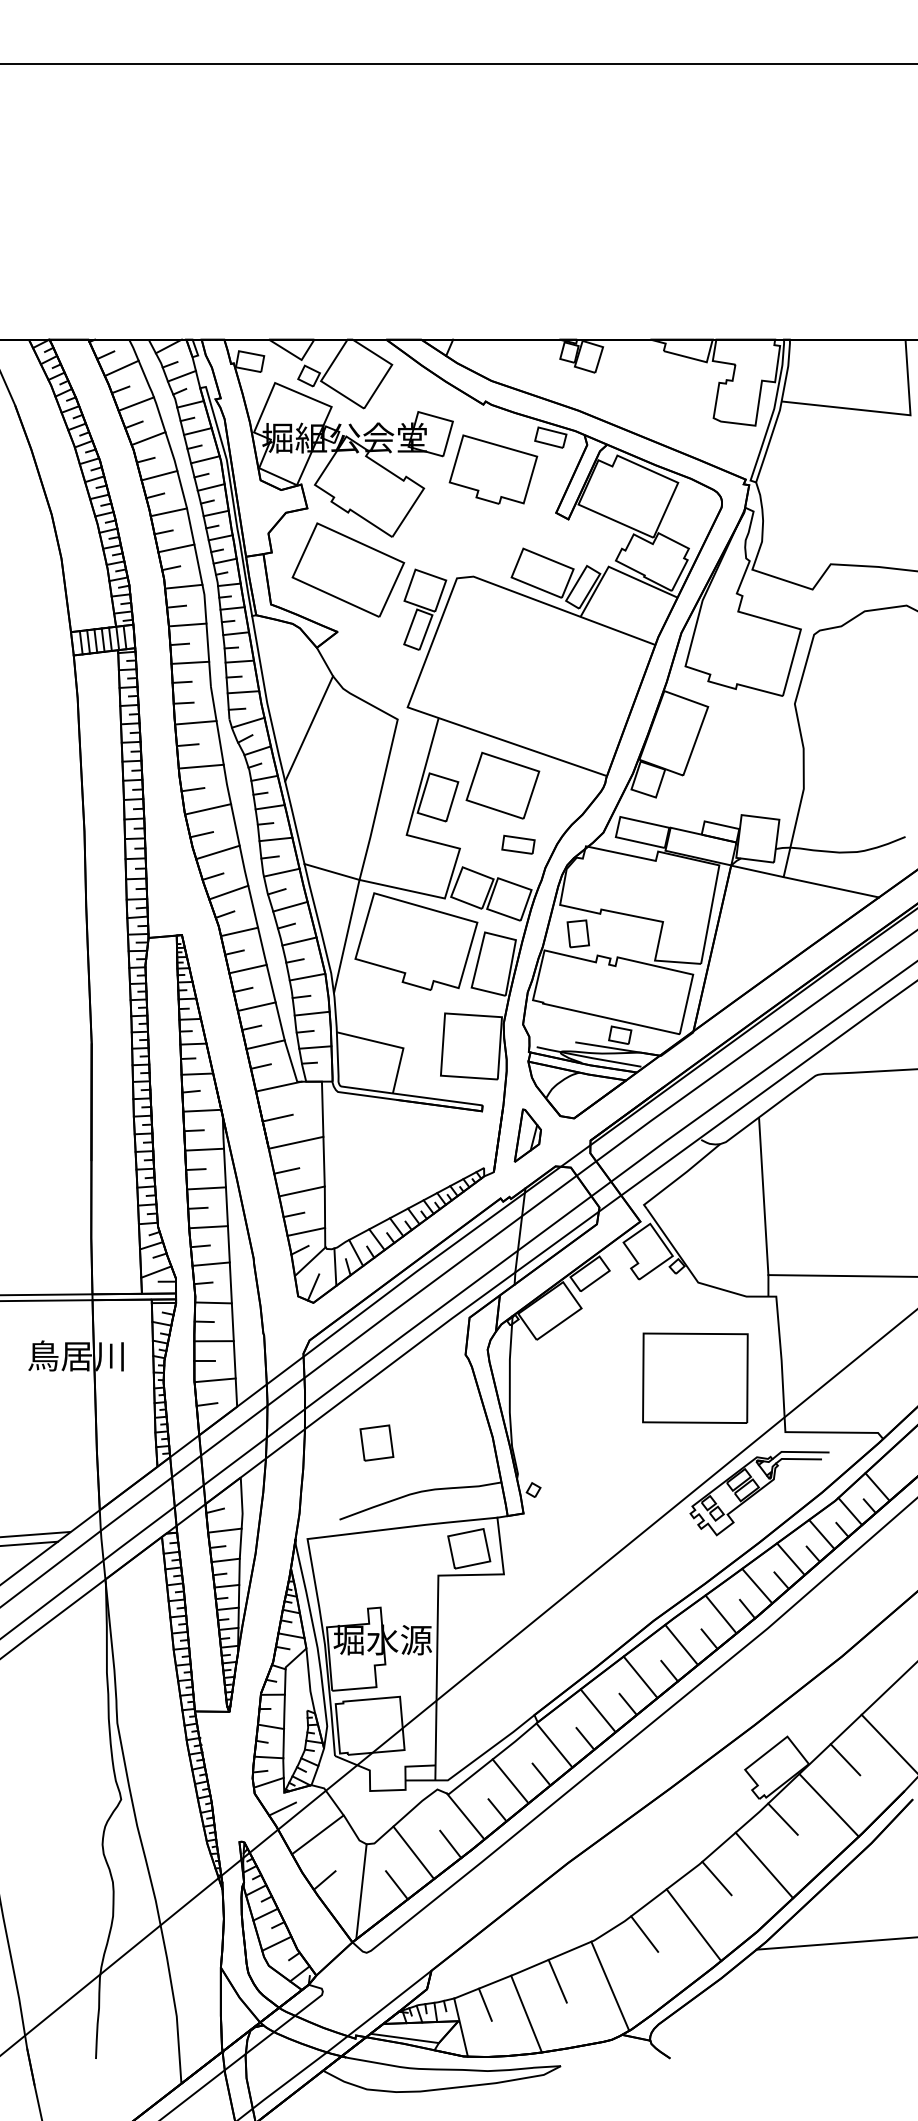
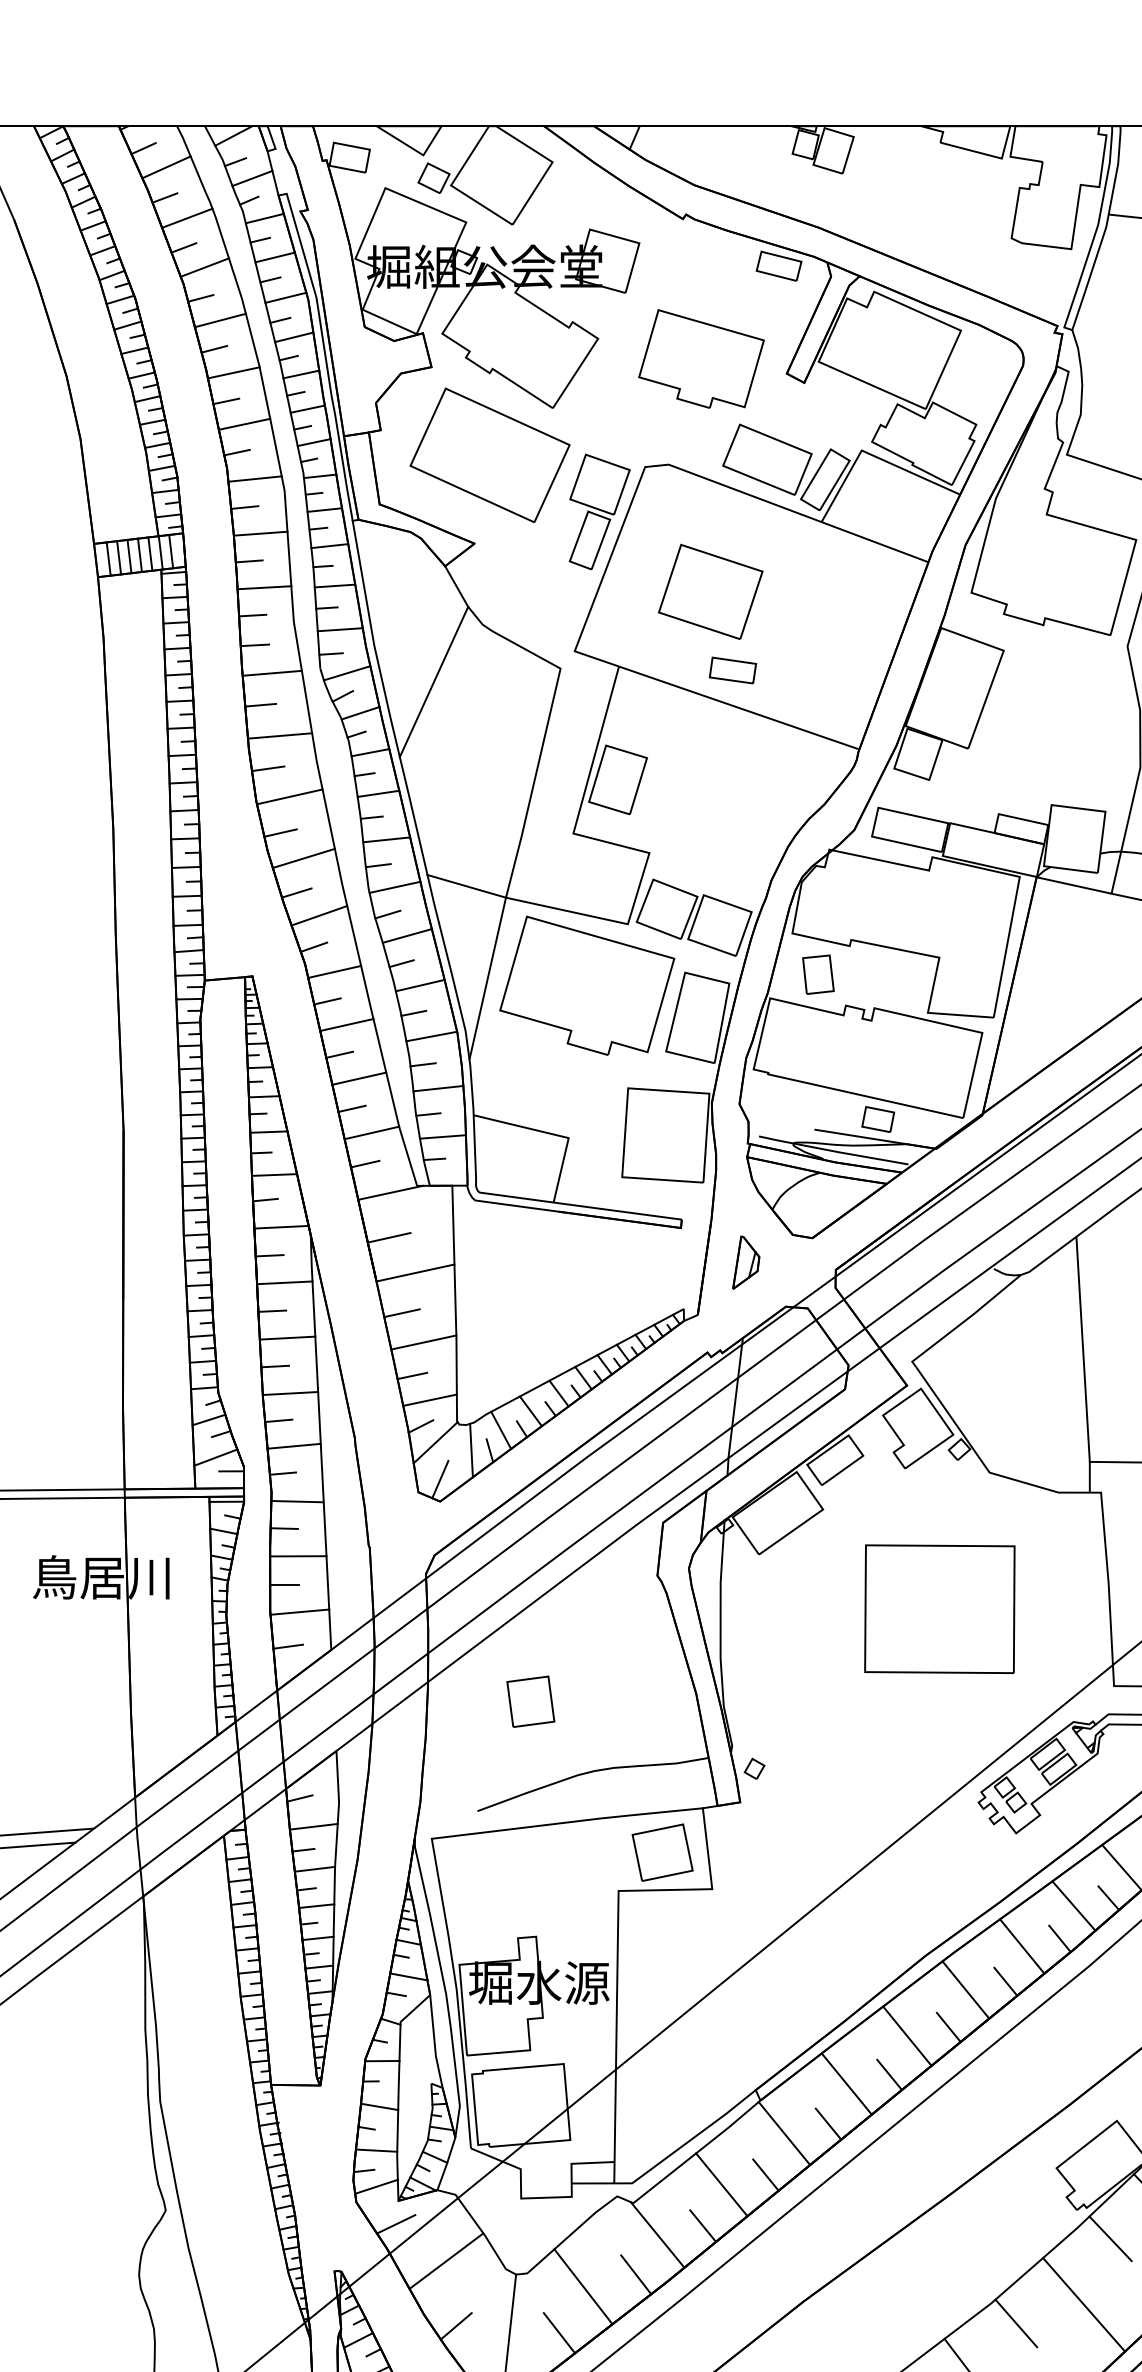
part: (493, 469) -> (701, 358), moved
part: (502, 785) -> (710, 591), moved
part: (518, 844) -> (732, 670), moved
part: (527, 1135) -> (745, 1262), size x0.7
part: (695, 1377) -> (940, 1608), moved

